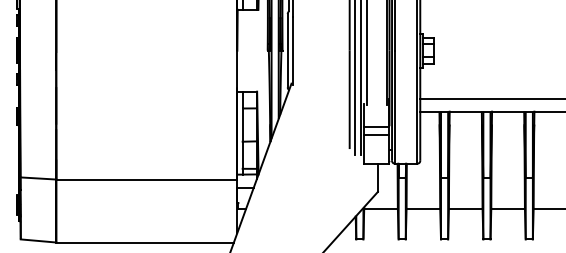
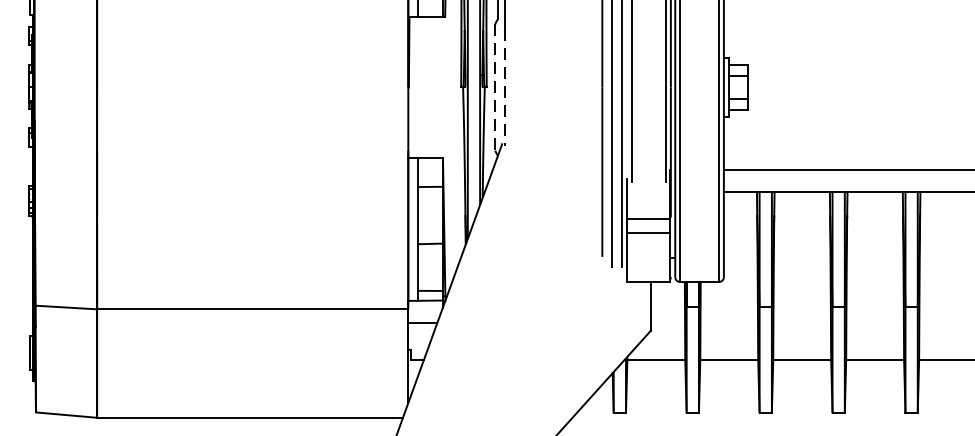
line: (287, 50) -> (495, 87), solid -> dashed
line: (293, 50) -> (505, 87), solid -> dashed

